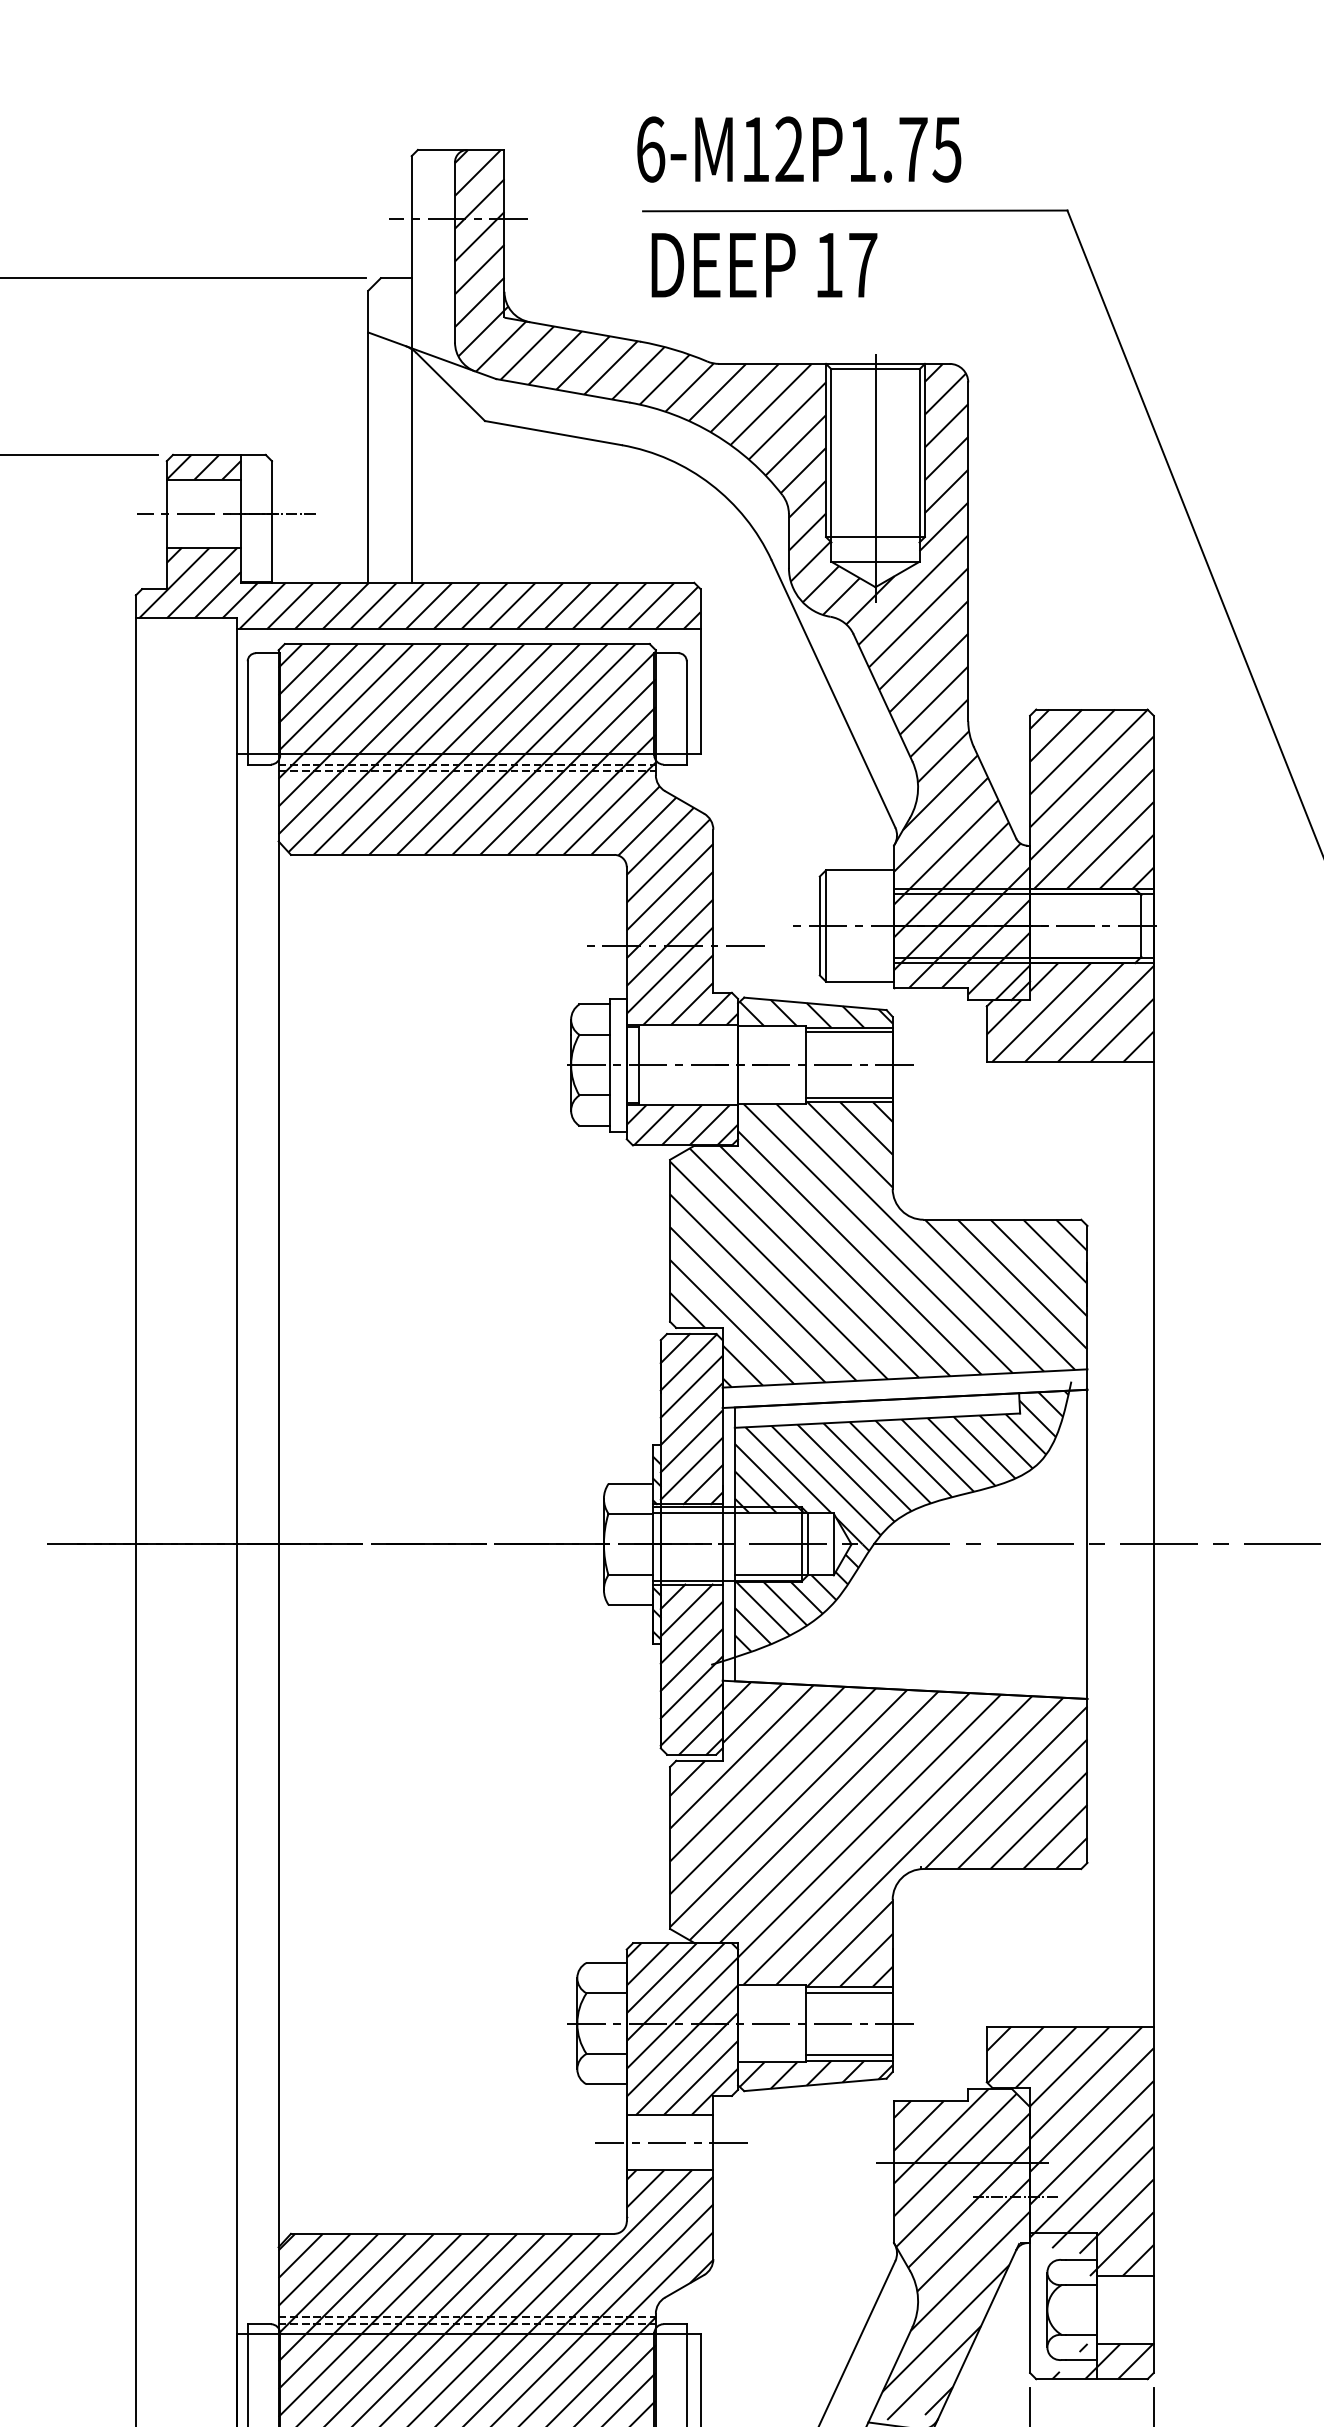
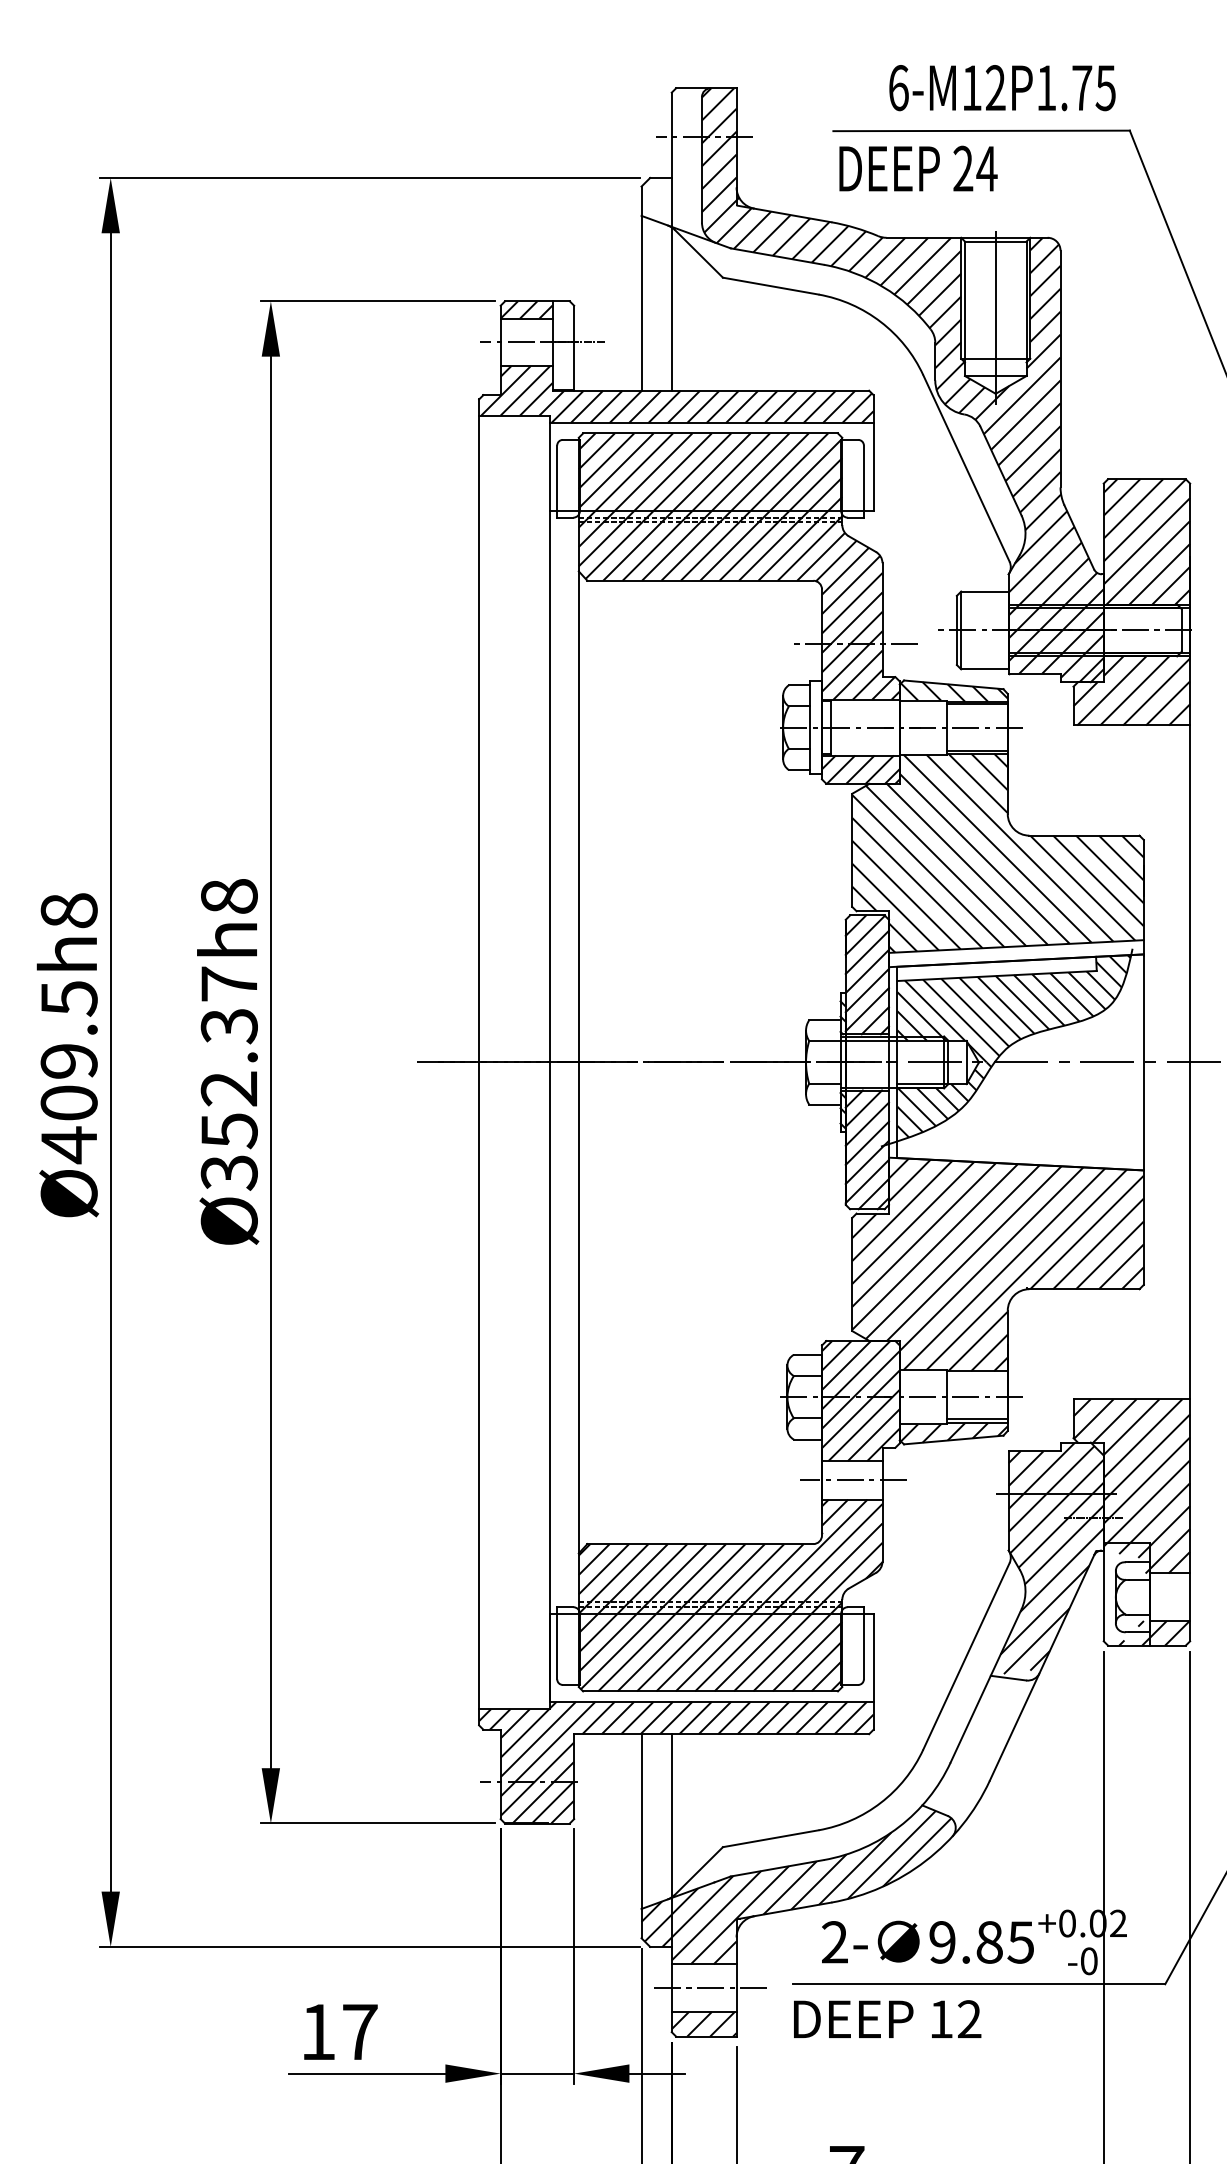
text: (799, 150) -> (1002, 88), moved
text: (846, 264) -> (975, 168), 17 -> 24
line: (849, 1992) -> (977, 1375), removed

